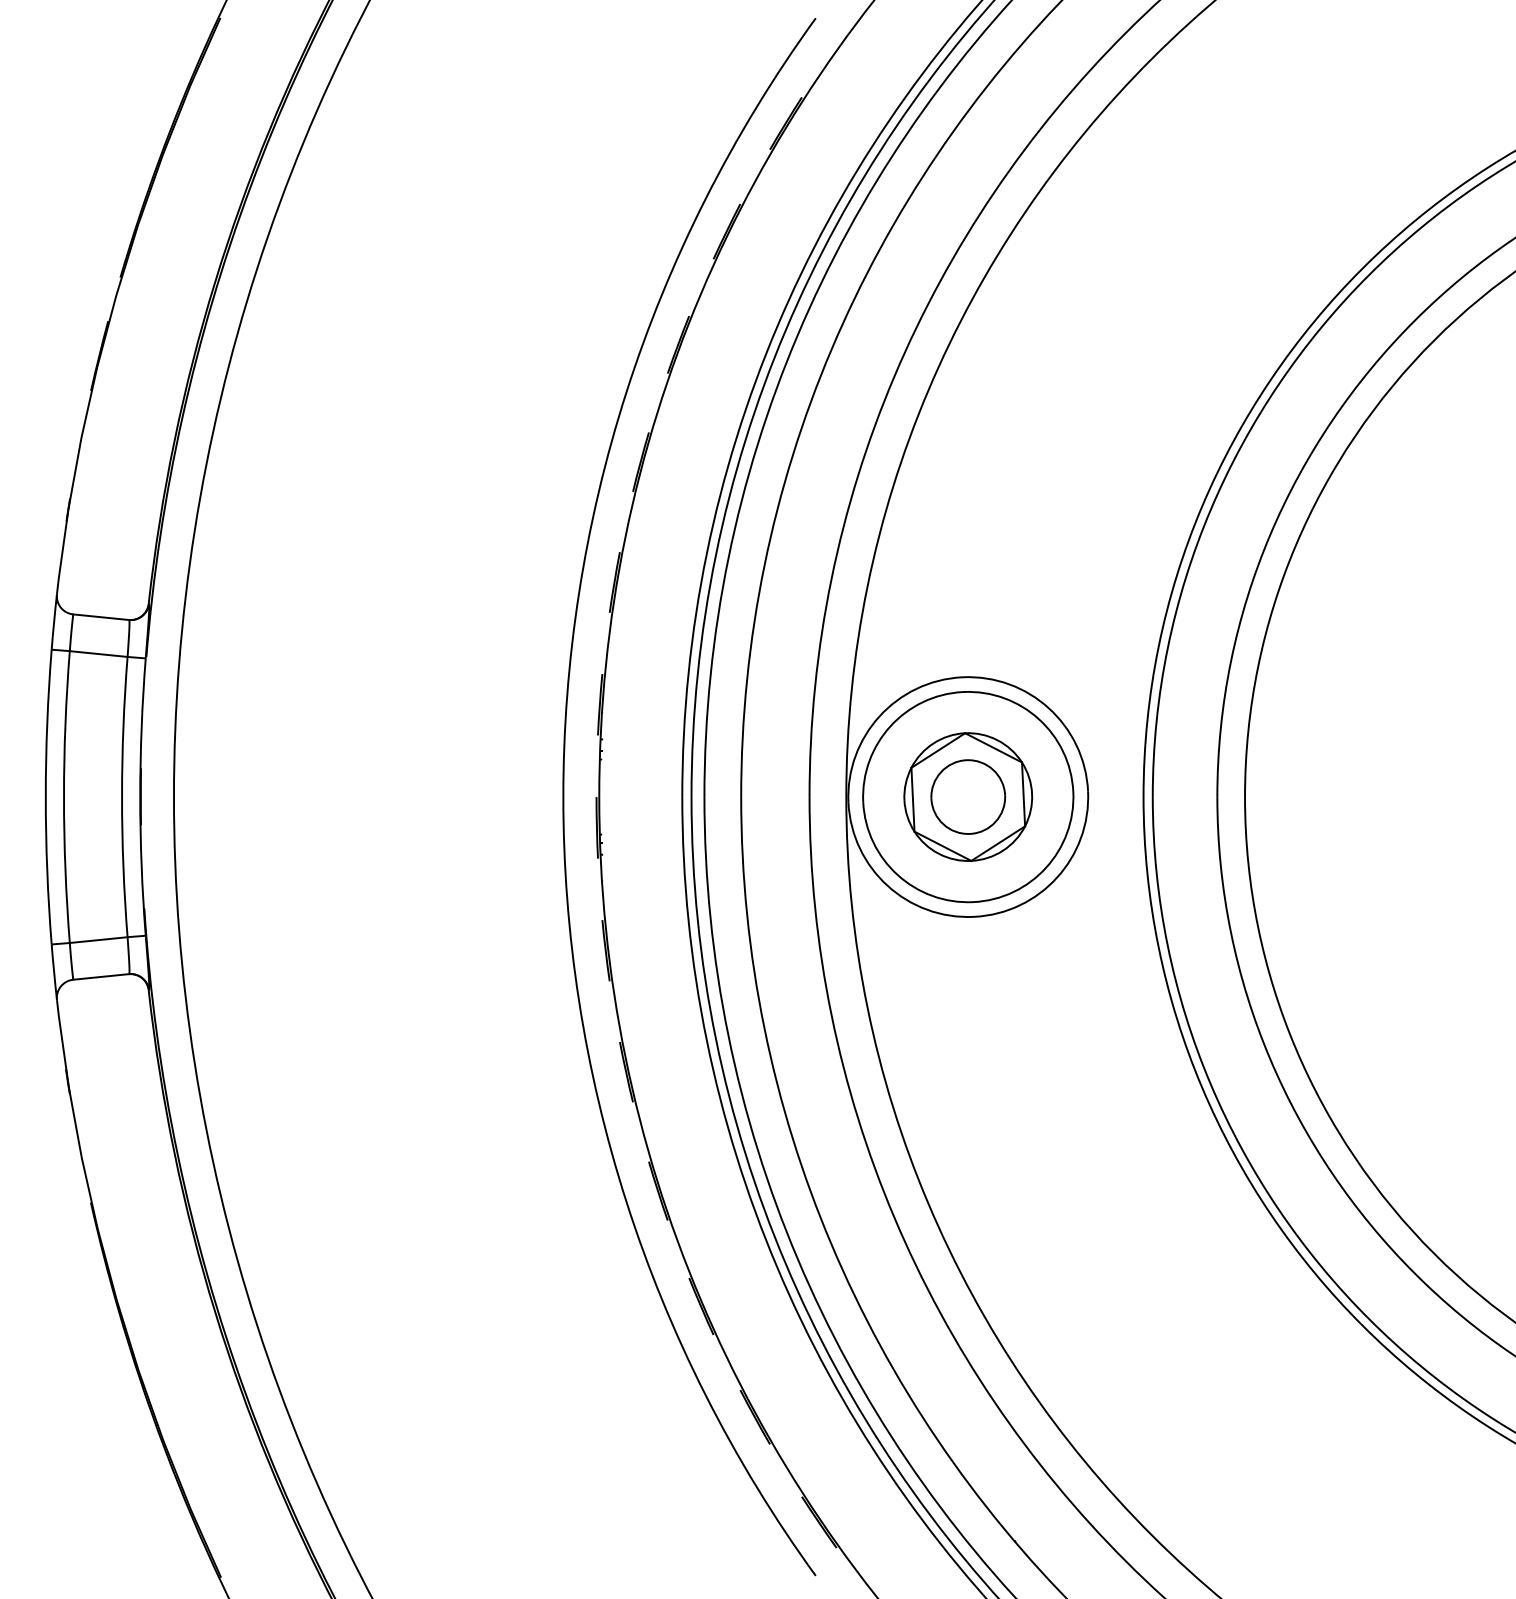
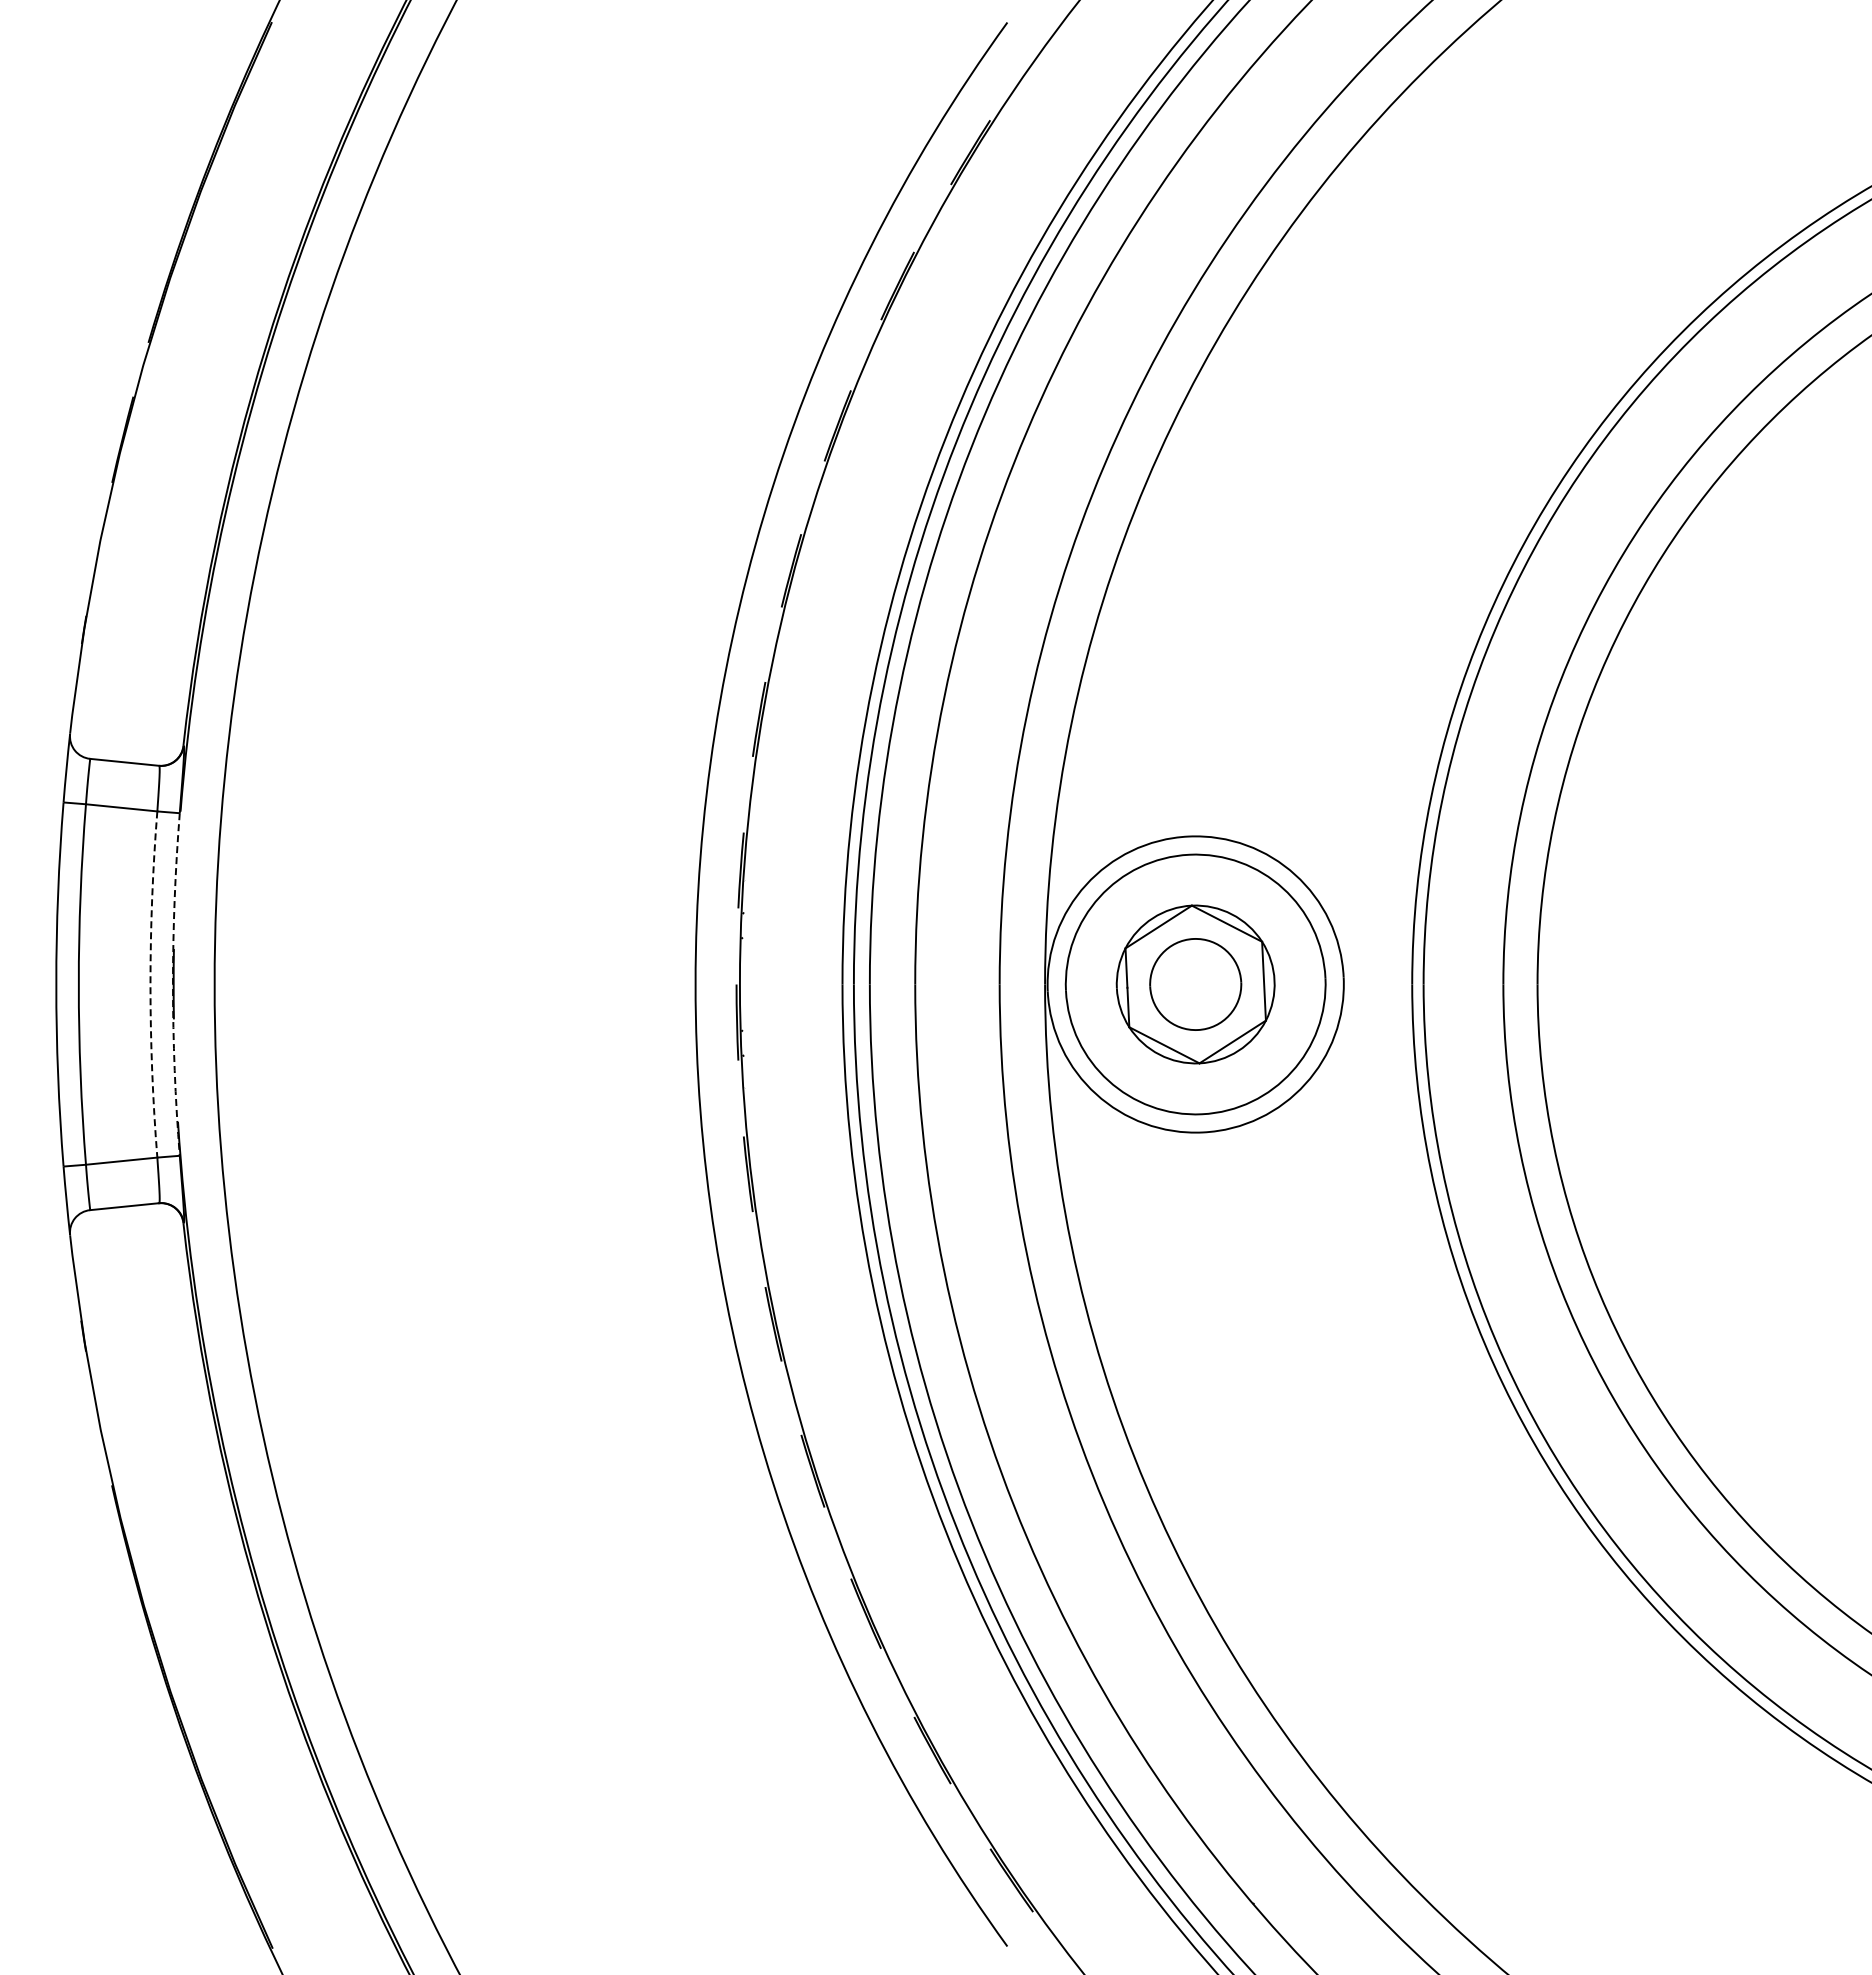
arc: (122, 797) -> (150, 984), solid -> dashed
arc: (140, 797) -> (173, 984), solid -> dashed

